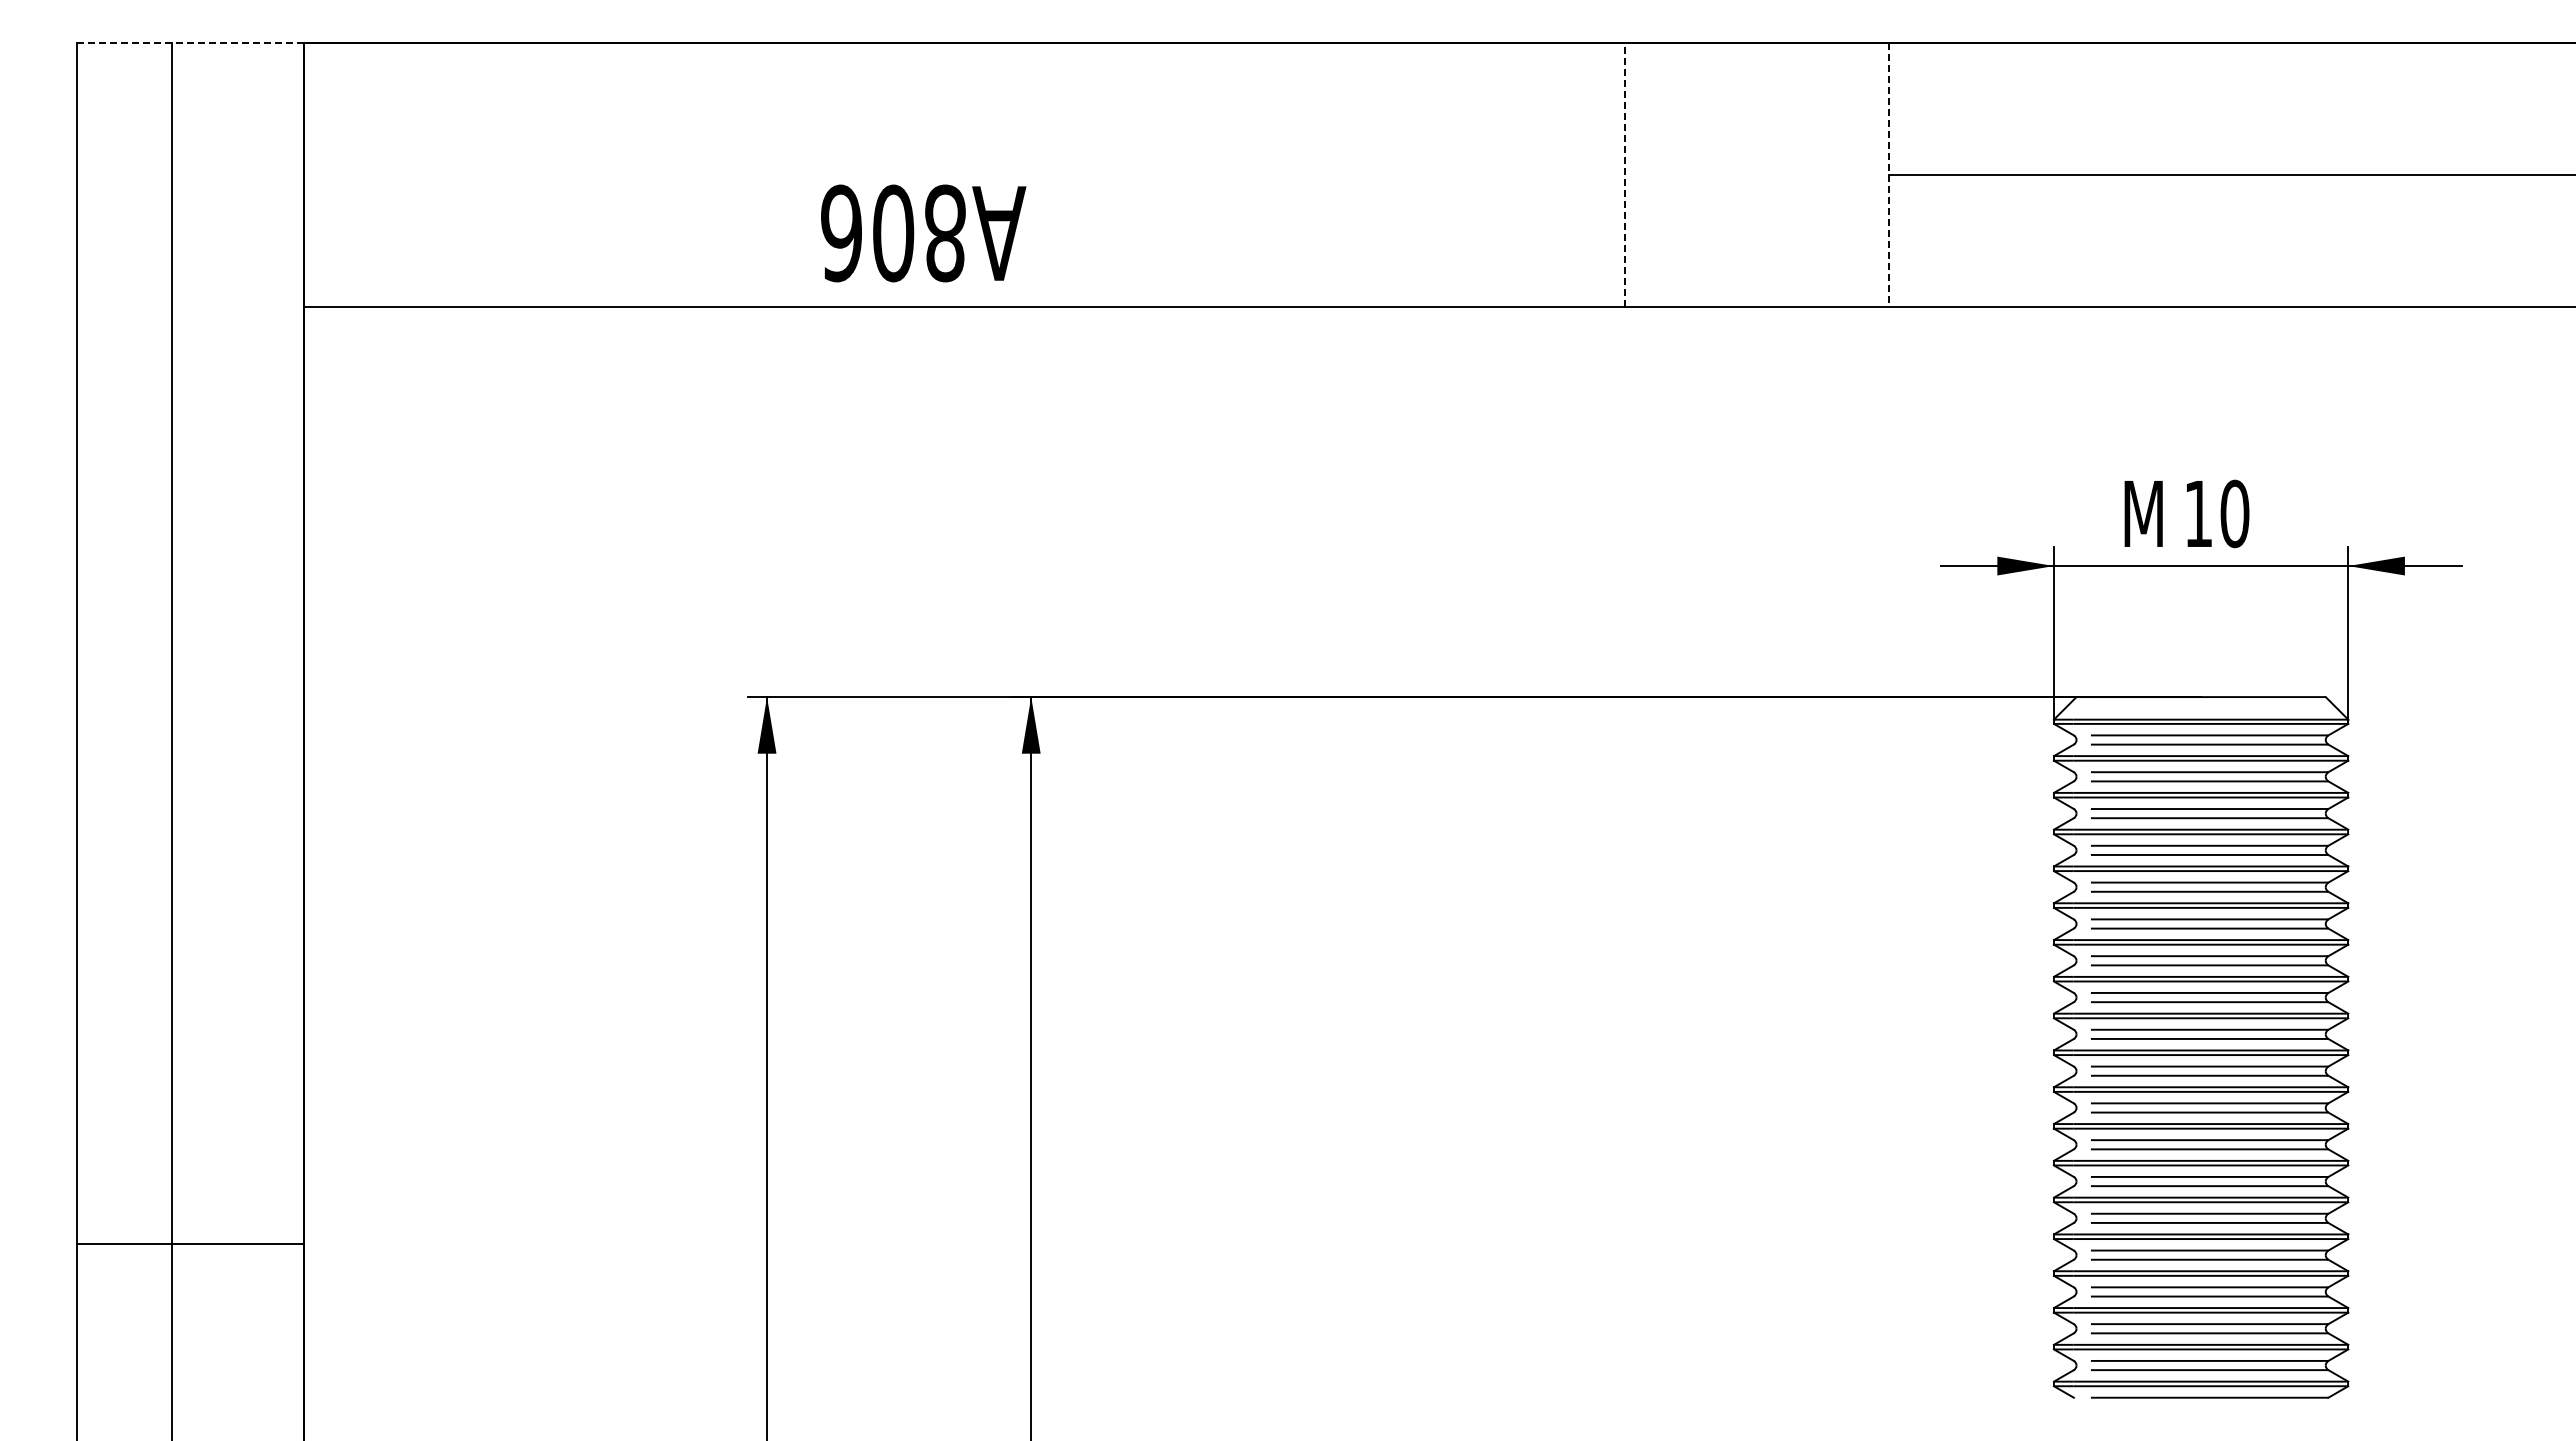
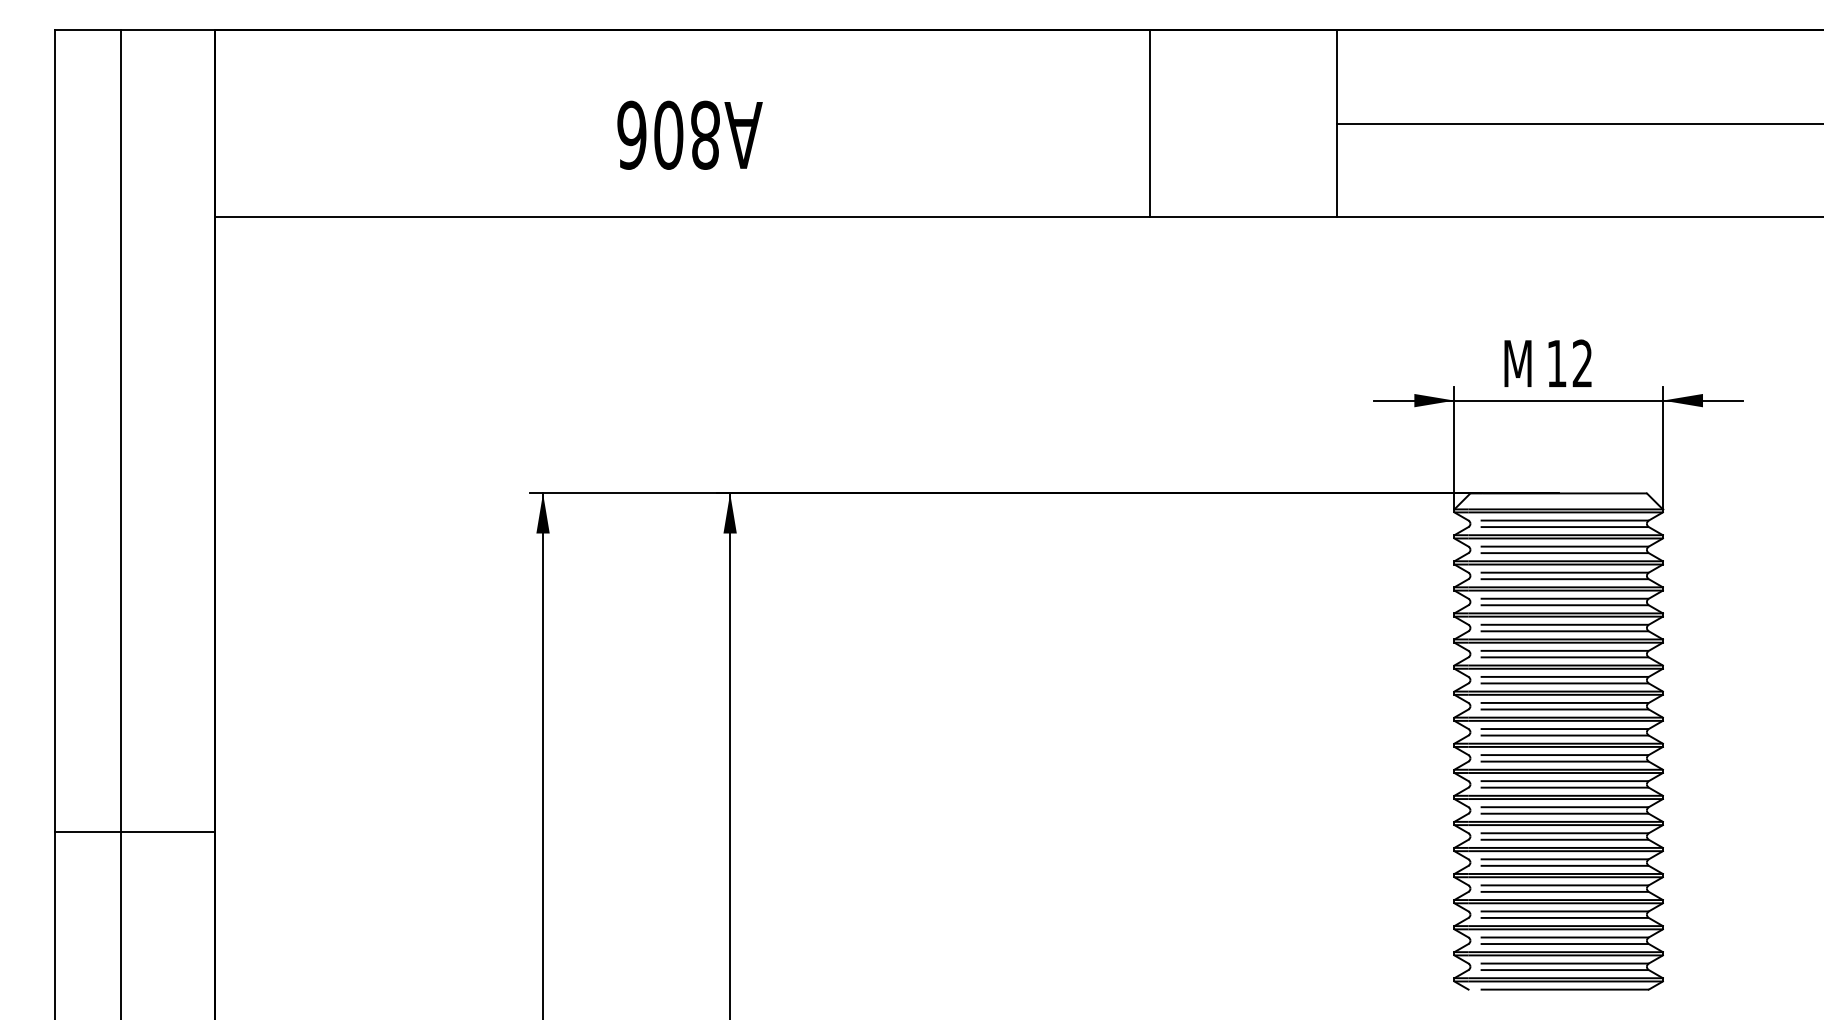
line: (190, 43) -> (134, 30), dashed -> solid
line: (1624, 174) -> (1150, 123), dashed -> solid
line: (1888, 175) -> (1337, 124), dashed -> solid
text: (923, 233) -> (689, 135), moved
text: (2234, 513) -> (1582, 363), 10 -> 12
line: (190, 1244) -> (134, 832), moved

